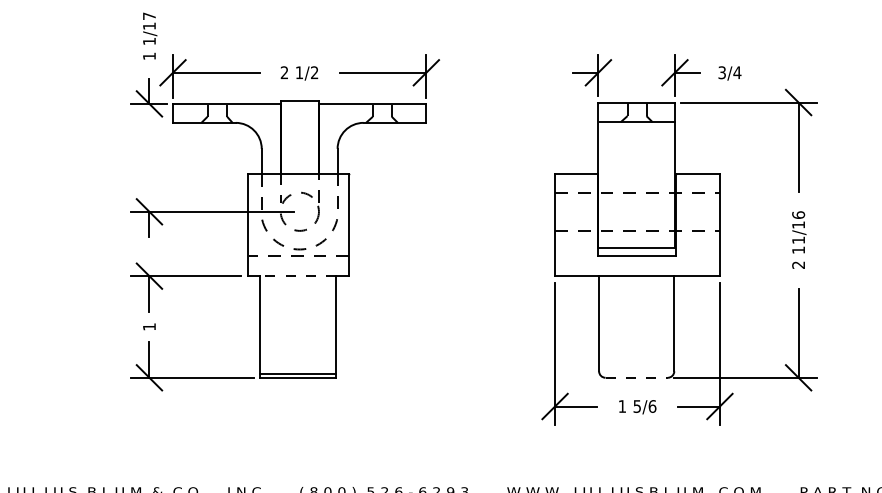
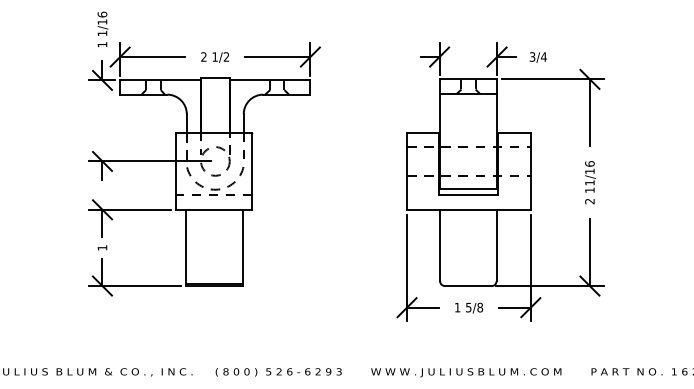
text: (149, 16) -> (102, 14), 1/17 -> 1/16
line: (297, 275) -> (213, 209), dashed -> solid
line: (636, 378) -> (468, 286), dashed -> solid
text: (652, 406) -> (480, 307), 5/6 -> 5/8

